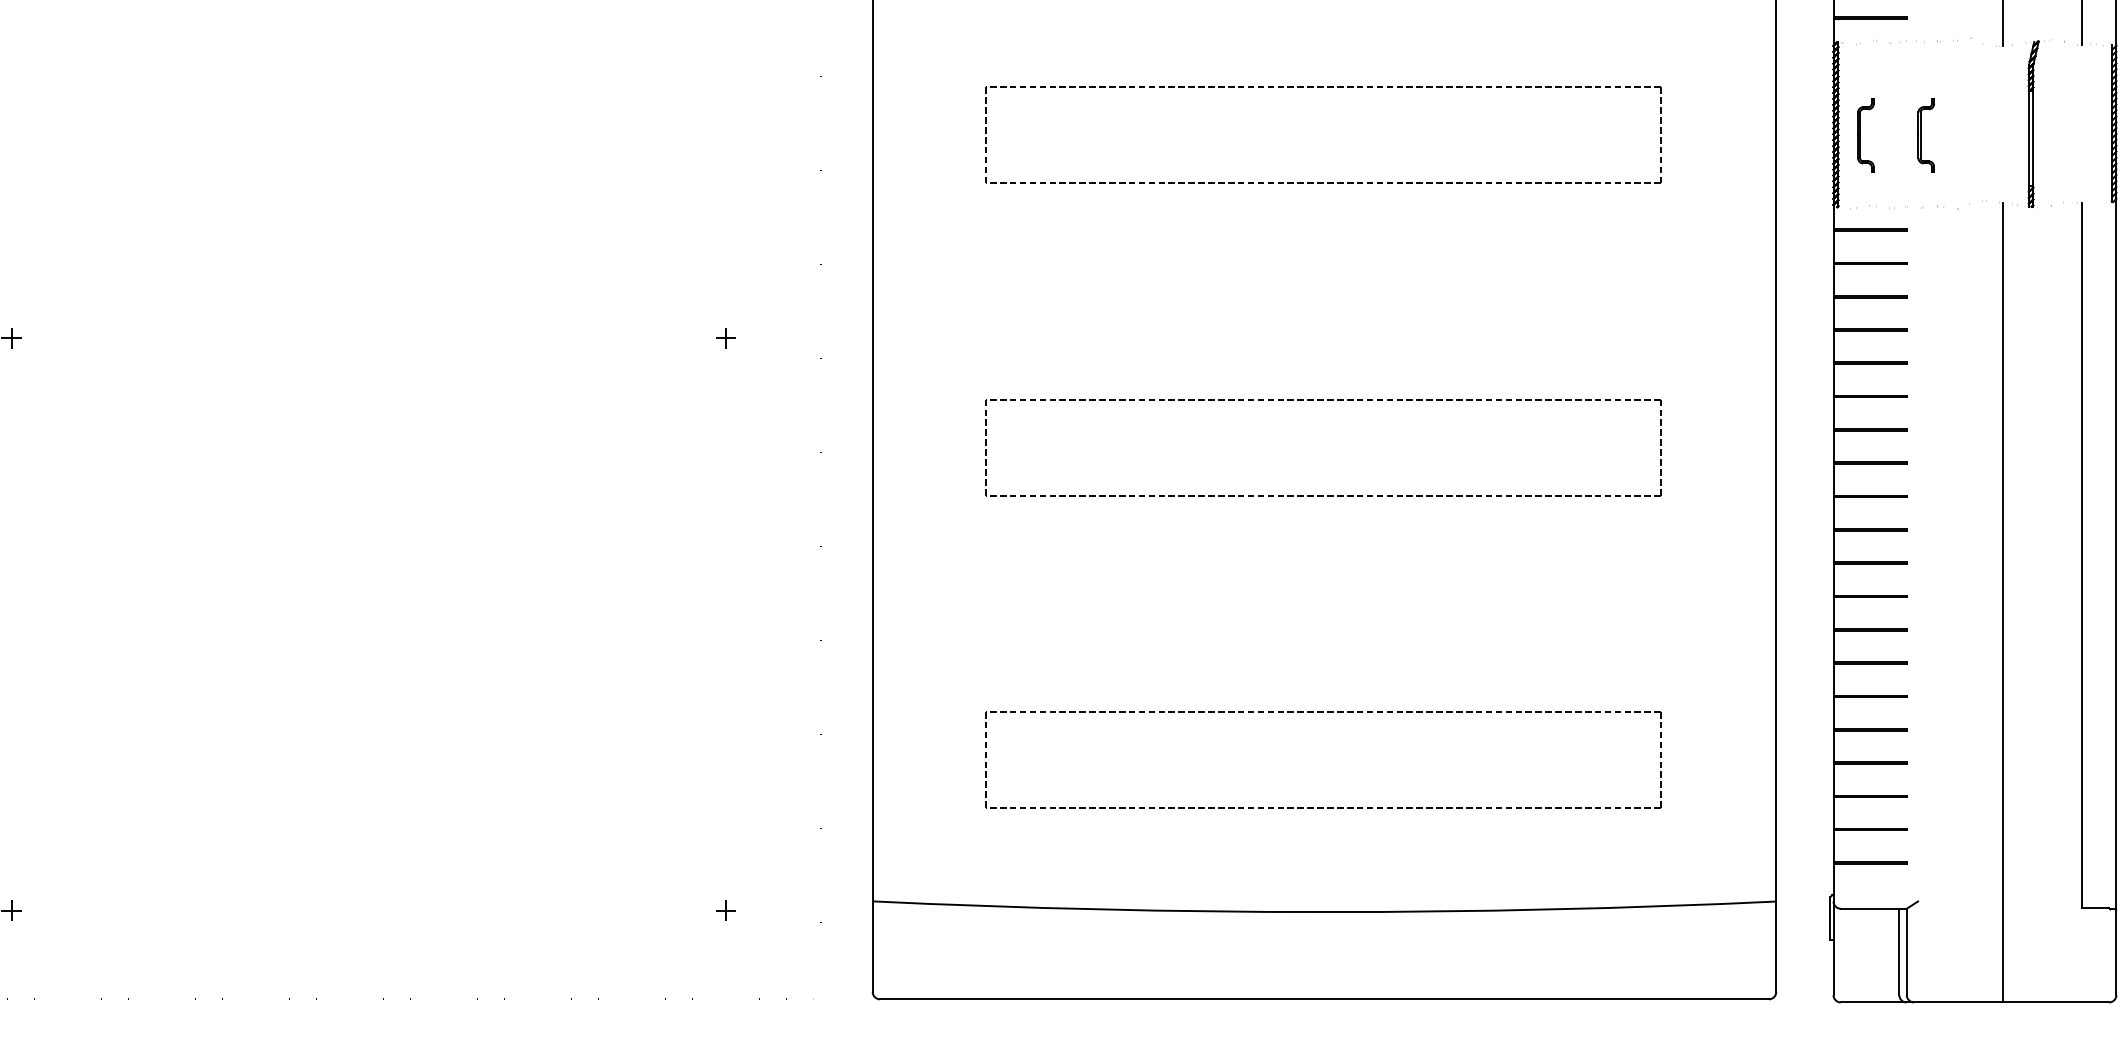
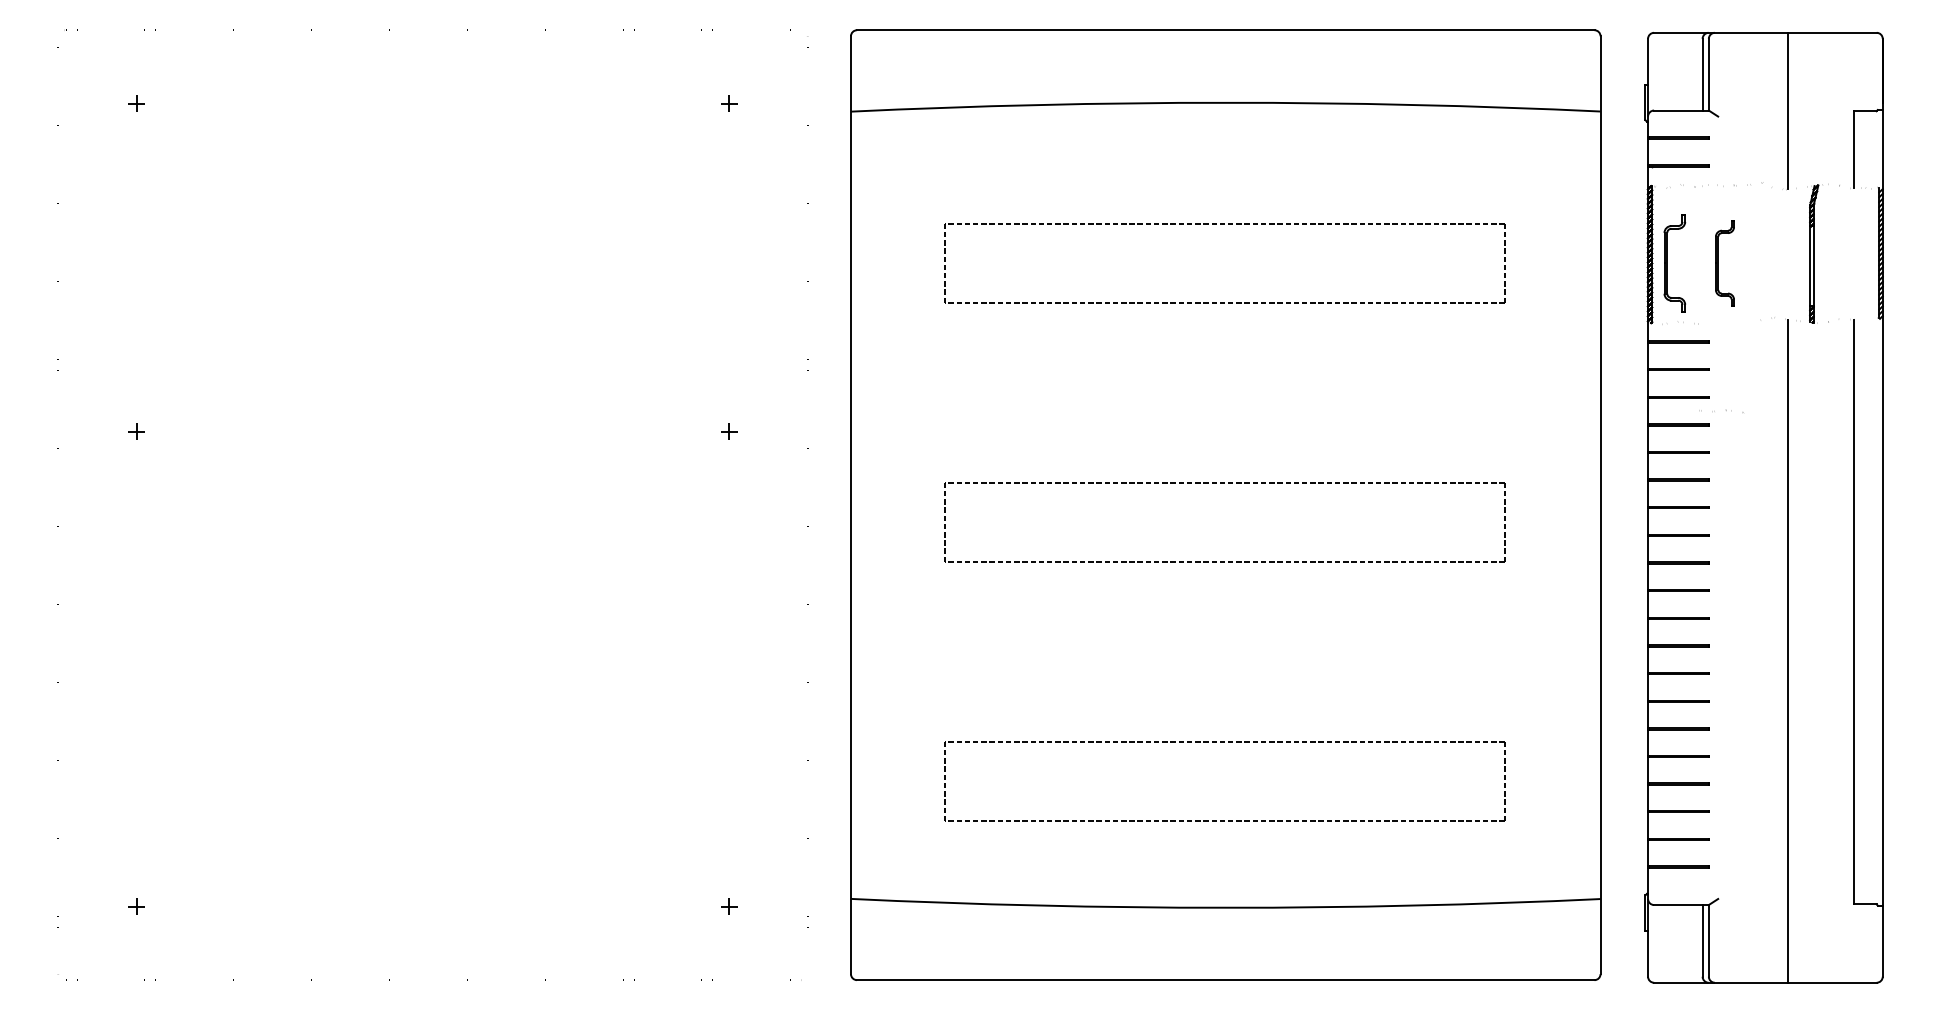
part: (1865, 135) -> (1674, 263), size x1.6
part: (1925, 135) -> (1724, 263), size x1.4
part: (1931, 206) -> (1721, 410), moved

